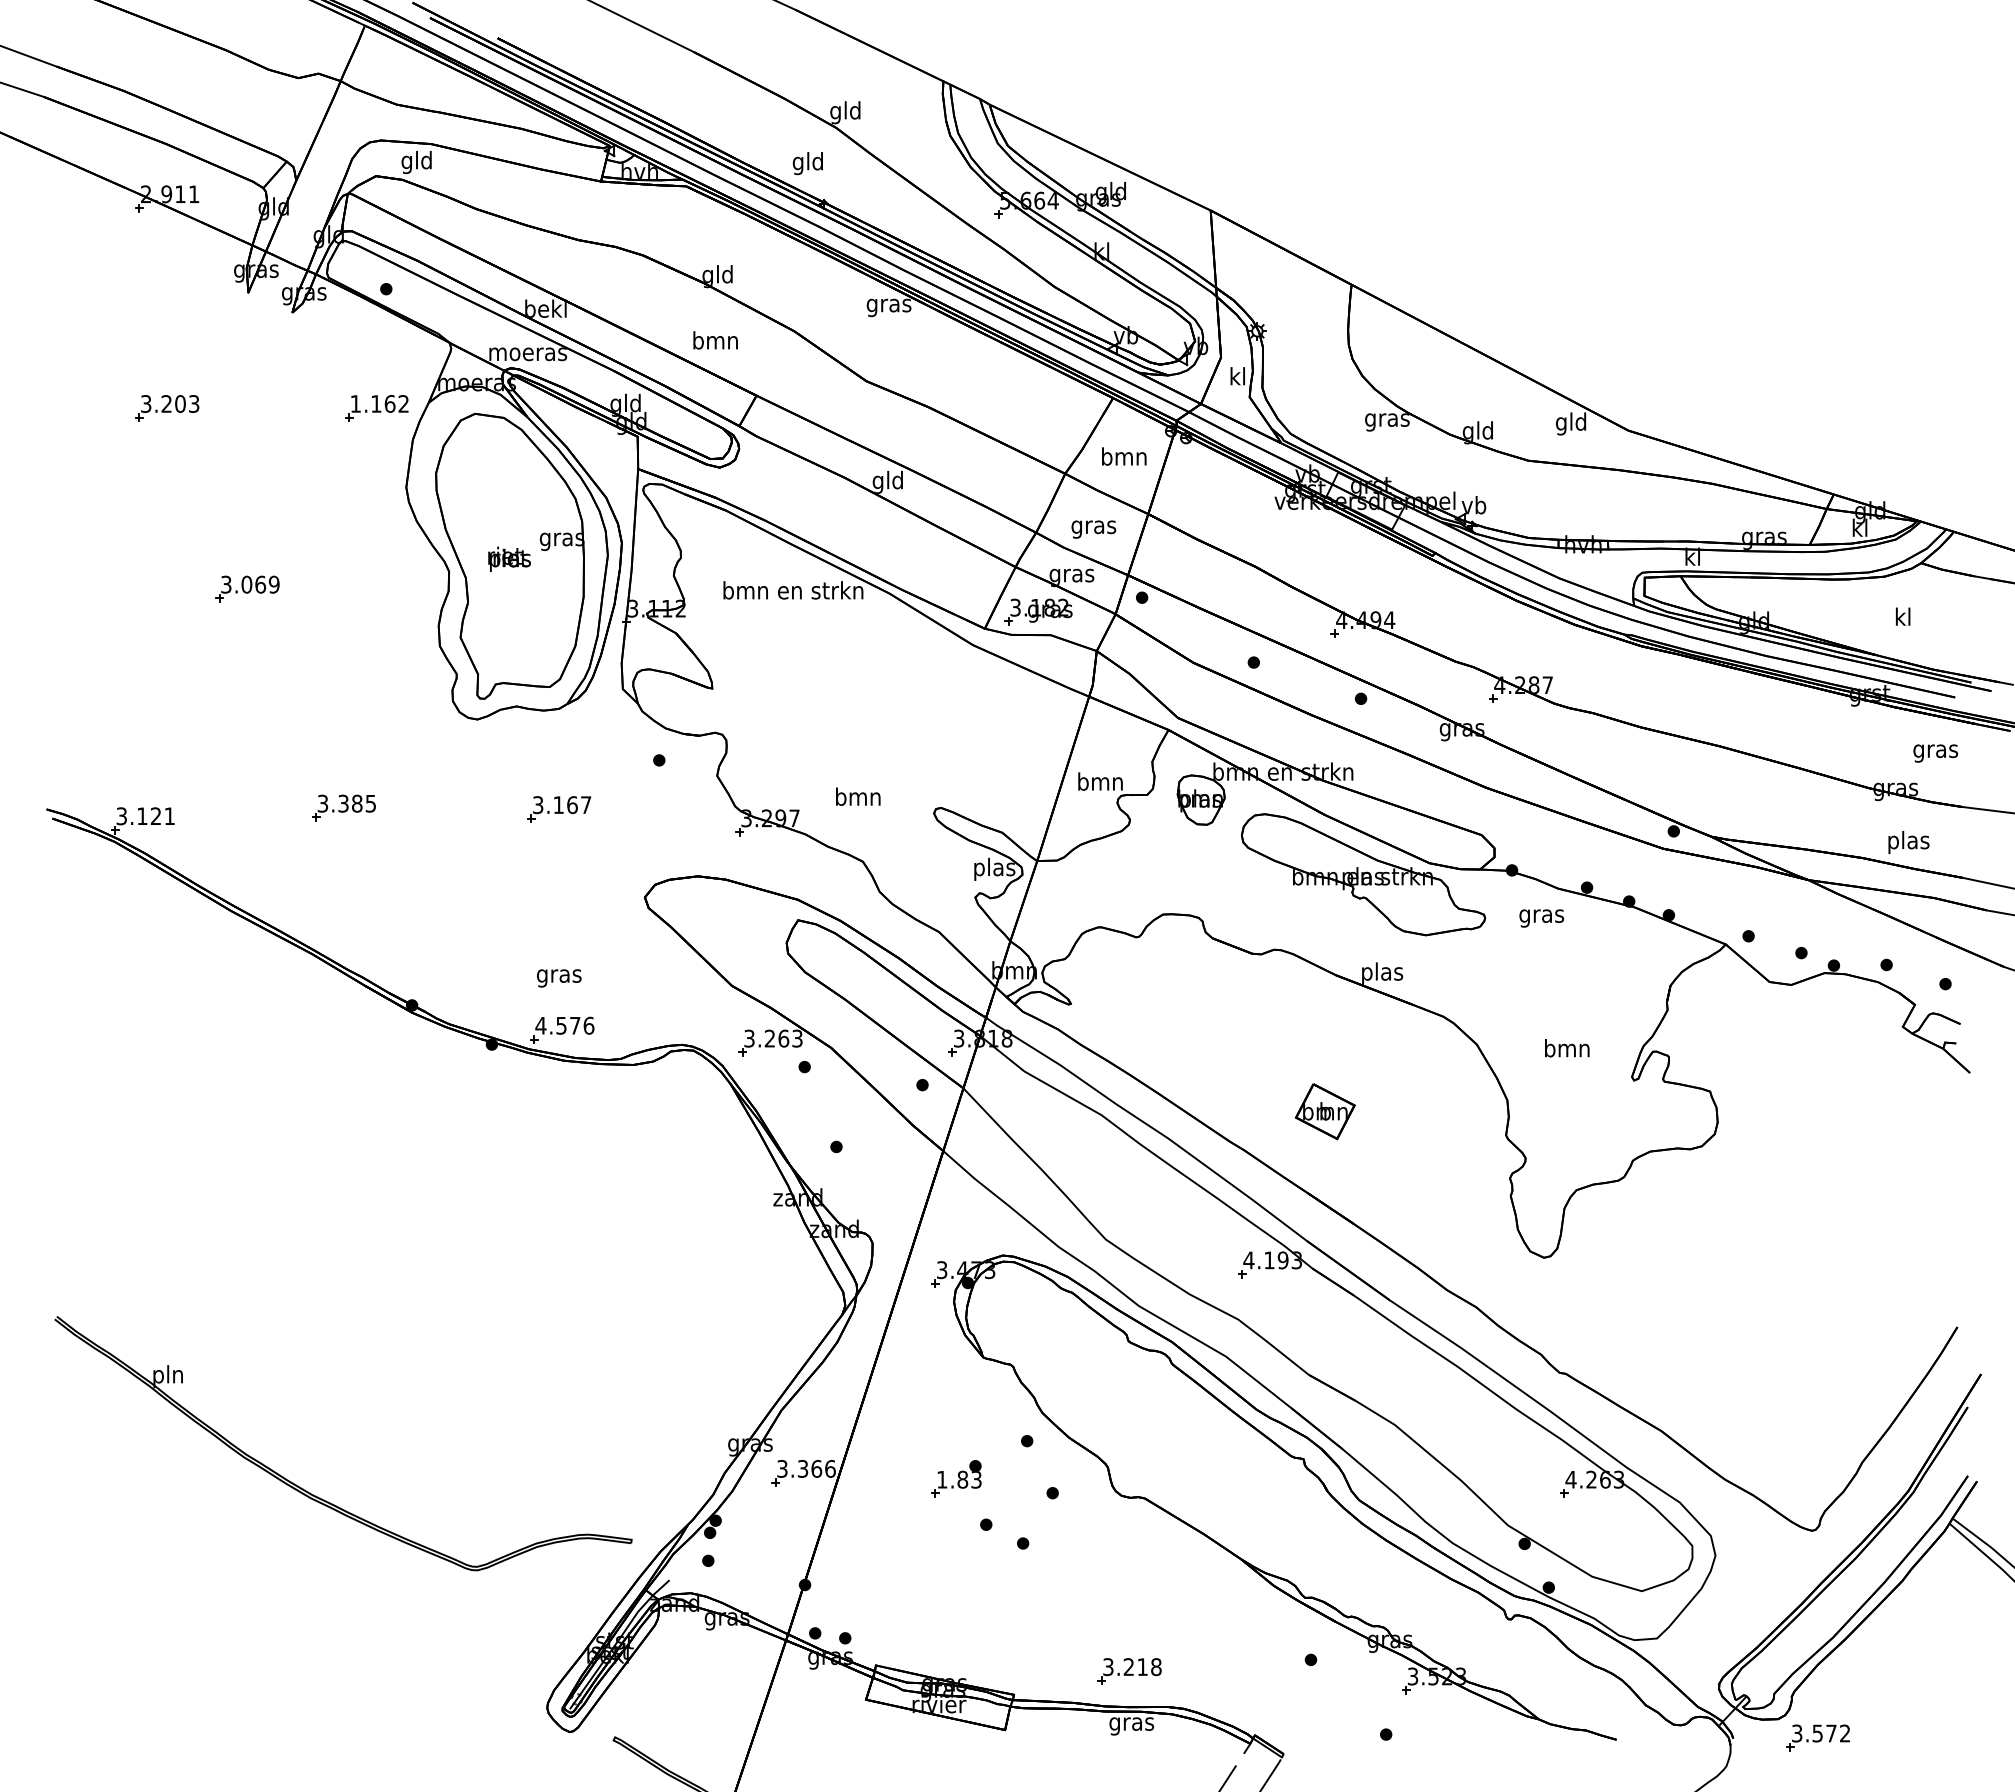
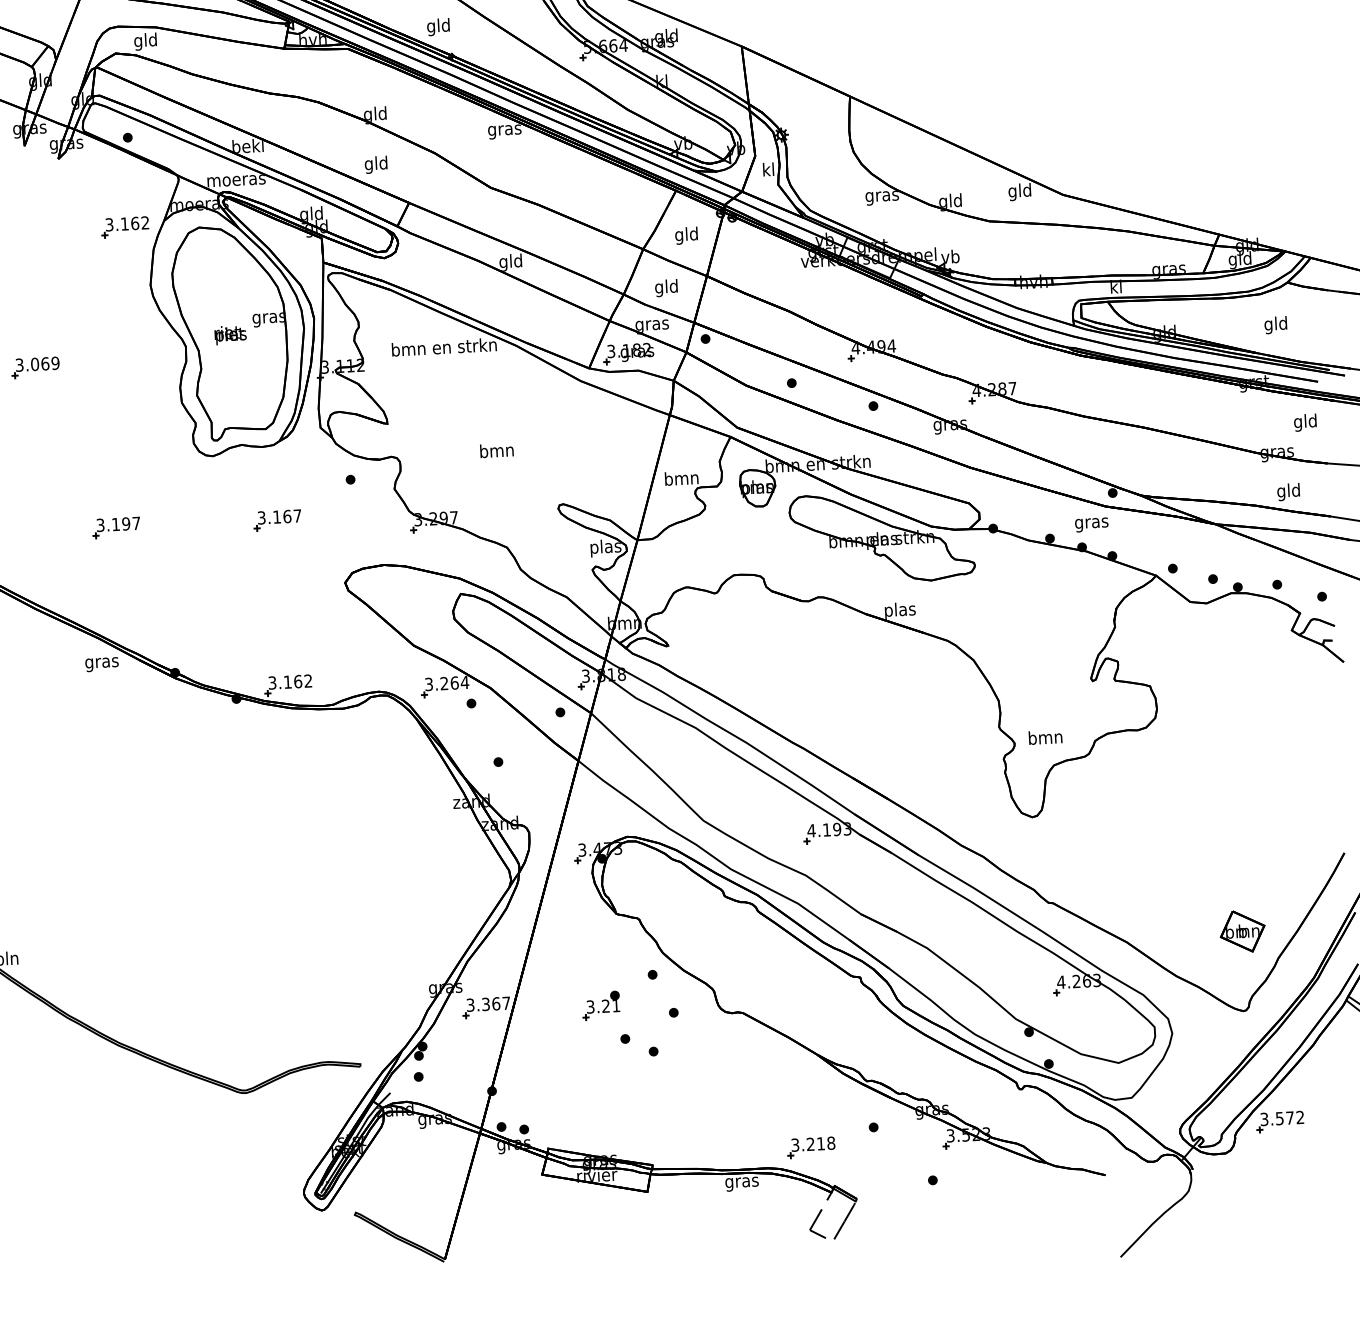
text: (715, 342) -> (376, 164), bmn -> gld
text: (355, 403) -> (109, 224), 1.162 -> 3.162
text: (1124, 458) -> (686, 235), bmn -> gld
text: (1093, 526) -> (666, 287), gras -> gld
text: (1859, 529) -> (1239, 259), kl -> gld
text: (1902, 618) -> (1275, 324), kl -> gld
text: (1935, 750) -> (1305, 422), gras -> gld
text: (858, 796) -> (497, 450), moved
text: (356, 803) -> (125, 523), 3.385 -> 3.197
text: (1908, 842) -> (1288, 492), plas -> gld
text: (1541, 918) -> (1091, 525), moved
text: (559, 978) -> (102, 664), moved
text: (564, 1025) -> (290, 681), 4.576 -> 3.162
text: (797, 1038) -> (464, 682), 3.263 -> 3.264
text: (1567, 1048) -> (1045, 737), moved
part: (1325, 1111) -> (1242, 931), moved
text: (830, 1468) -> (506, 1002), 3.366 -> 3.367
text: (959, 1479) -> (603, 1006), 1.83 -> 3.21
part: (1129, 1671) -> (811, 1147), moved
part: (1817, 1737) -> (1279, 1121), moved

